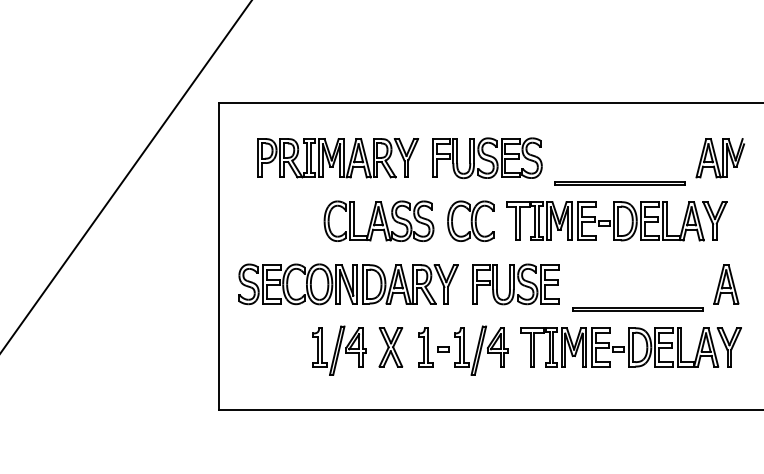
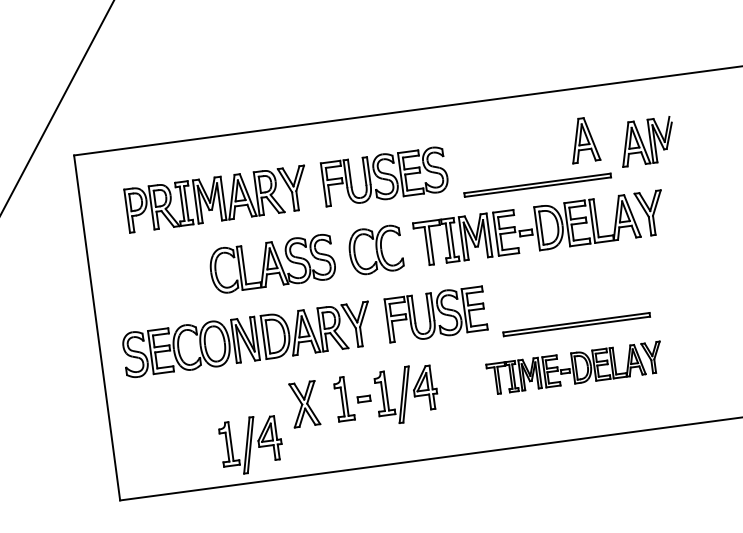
part: (726, 284) -> (584, 140), moved
part: (630, 347) -> (574, 368), size x0.7
part: (339, 350) -> (251, 444), moved

